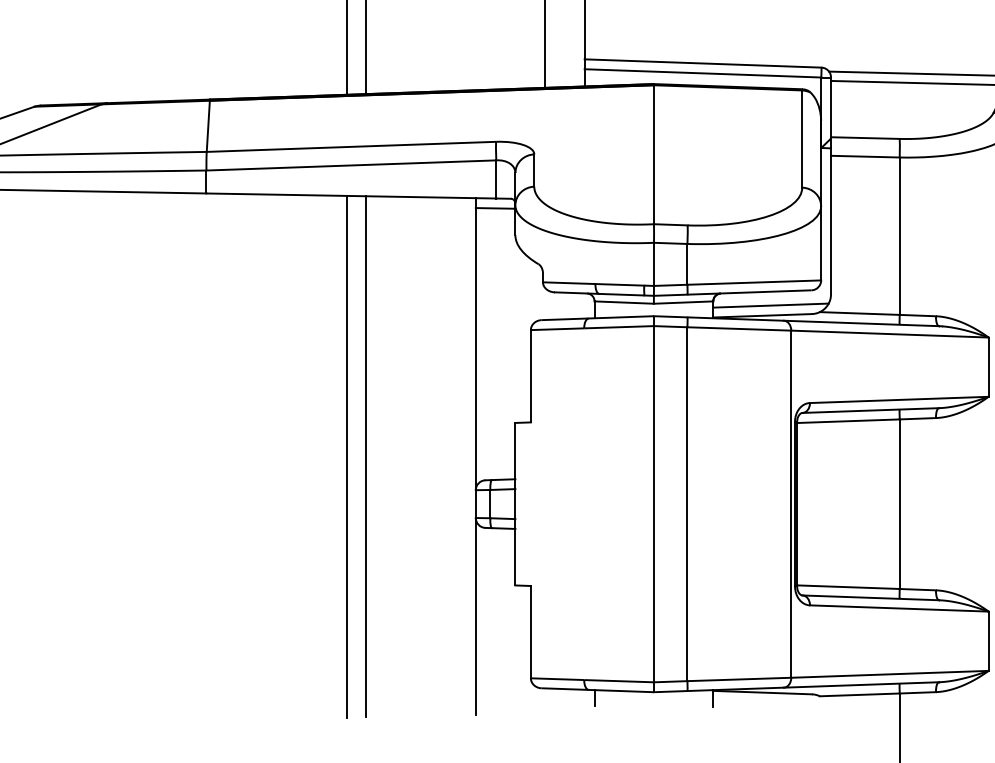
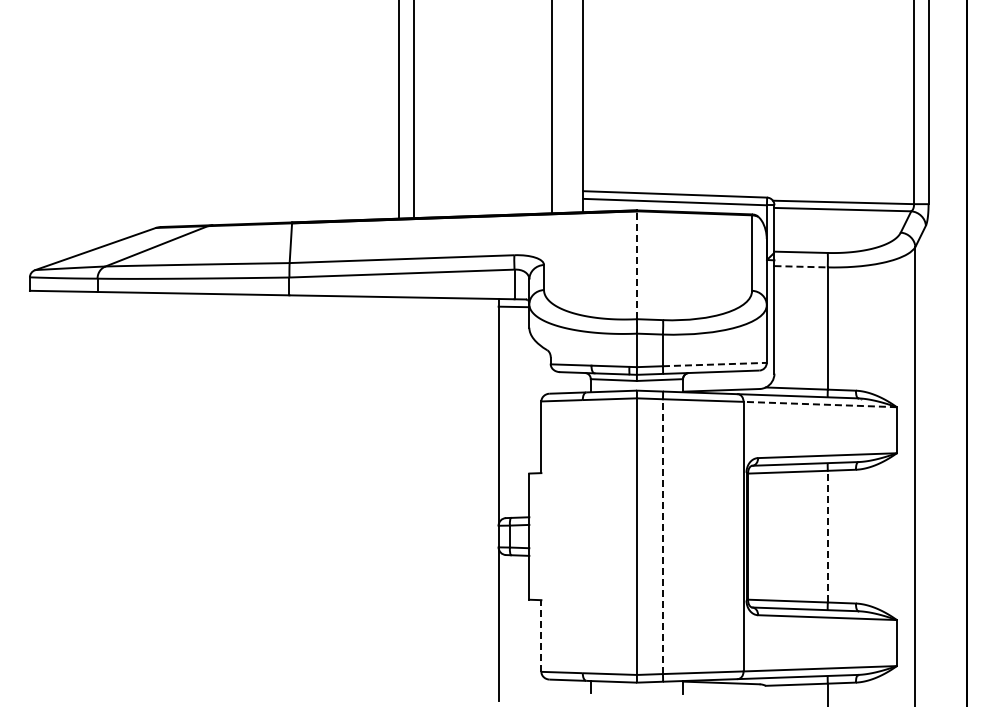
line: (653, 155) -> (636, 265), solid -> dashed
line: (865, 156) -> (801, 266), solid -> dashed
line: (753, 282) -> (714, 364), solid -> dashed
line: (770, 304) -> (727, 381), removed
line: (890, 334) -> (820, 404), solid -> dashed
line: (346, 456) -> (398, 499), removed
line: (366, 456) -> (413, 499), removed
line: (686, 504) -> (662, 536), solid -> dashed
line: (899, 504) -> (827, 536), solid -> dashed
line: (531, 632) -> (541, 636), solid -> dashed

